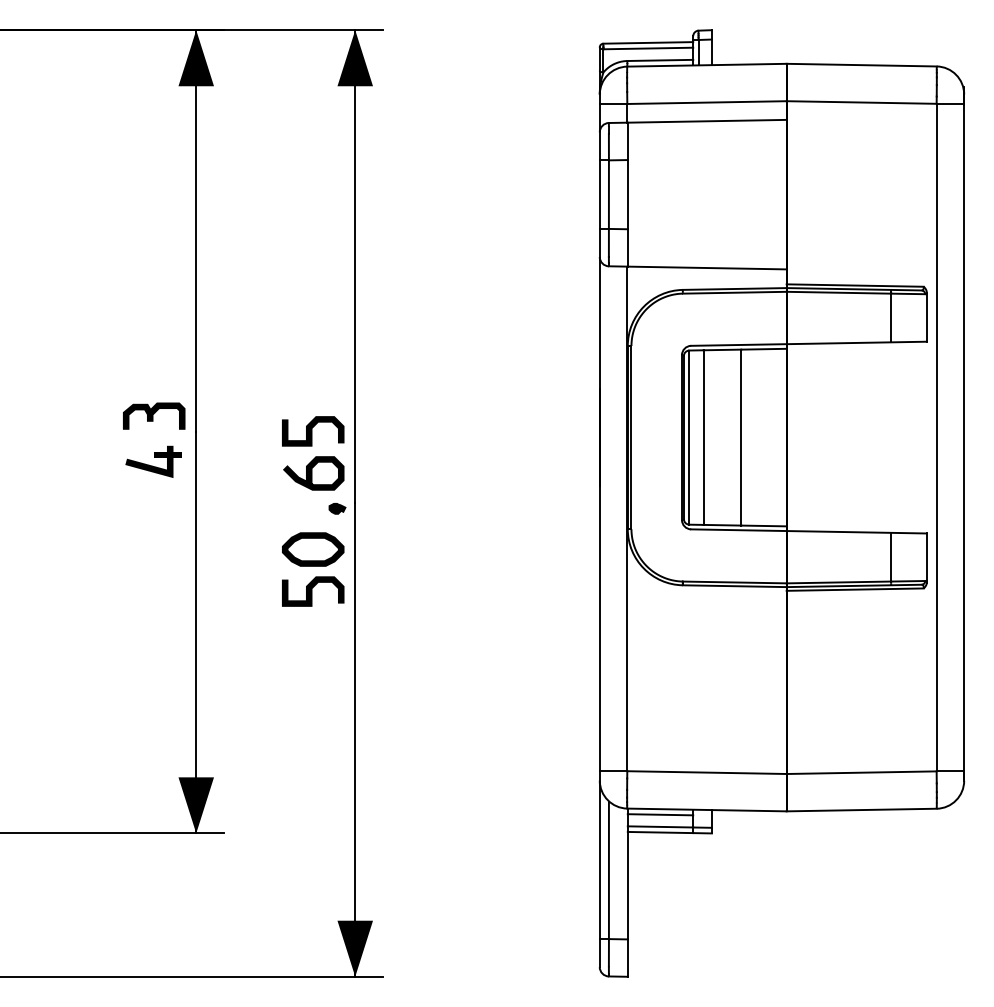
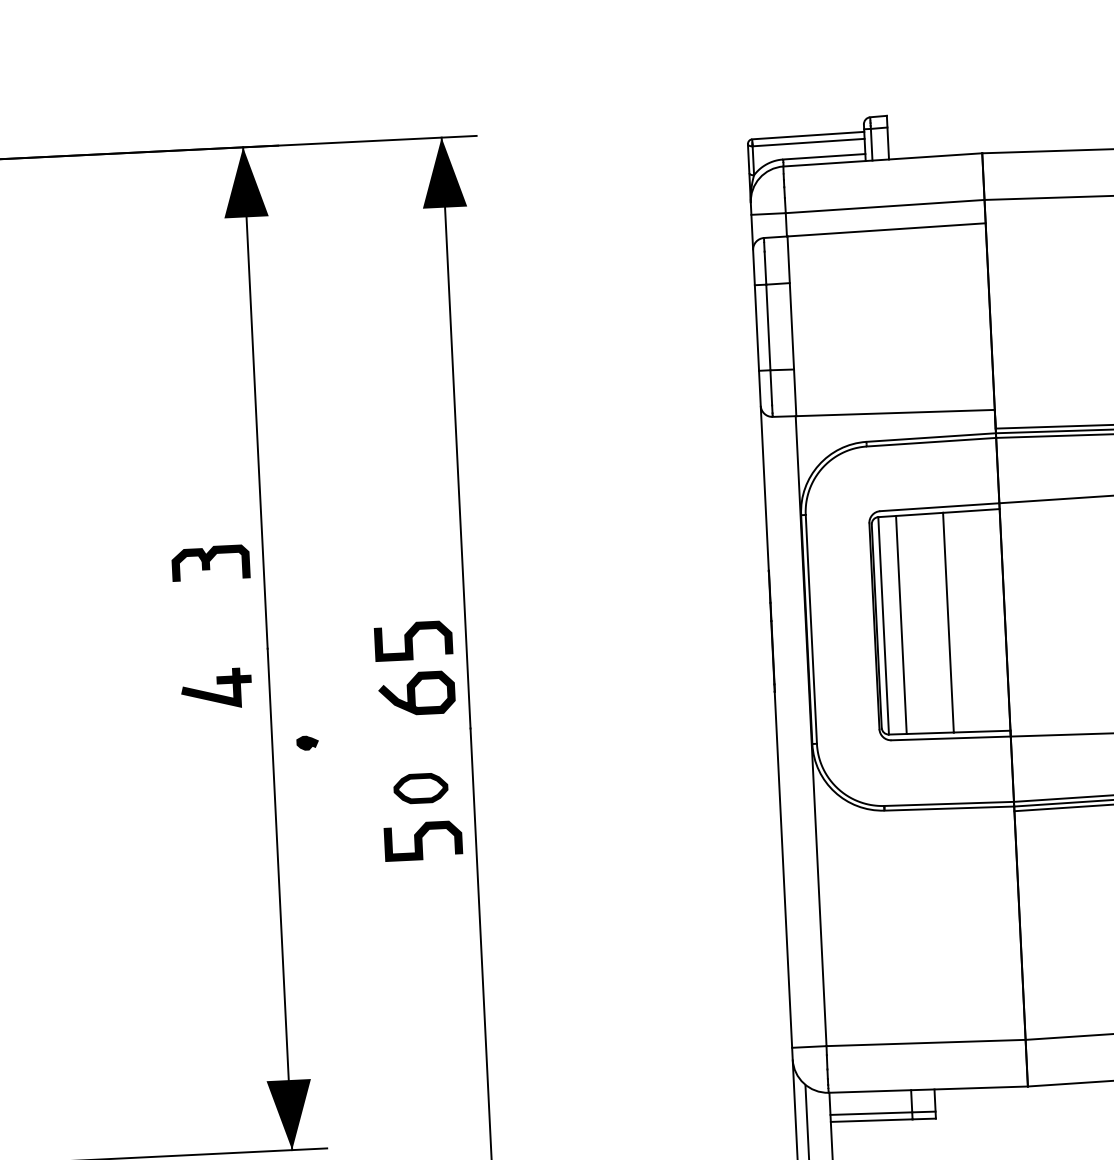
part: (154, 415) -> (211, 562), moved
part: (337, 508) -> (307, 742), moved
part: (313, 549) -> (421, 788), size x0.7
line: (660, 814) -> (870, 1098), removed

